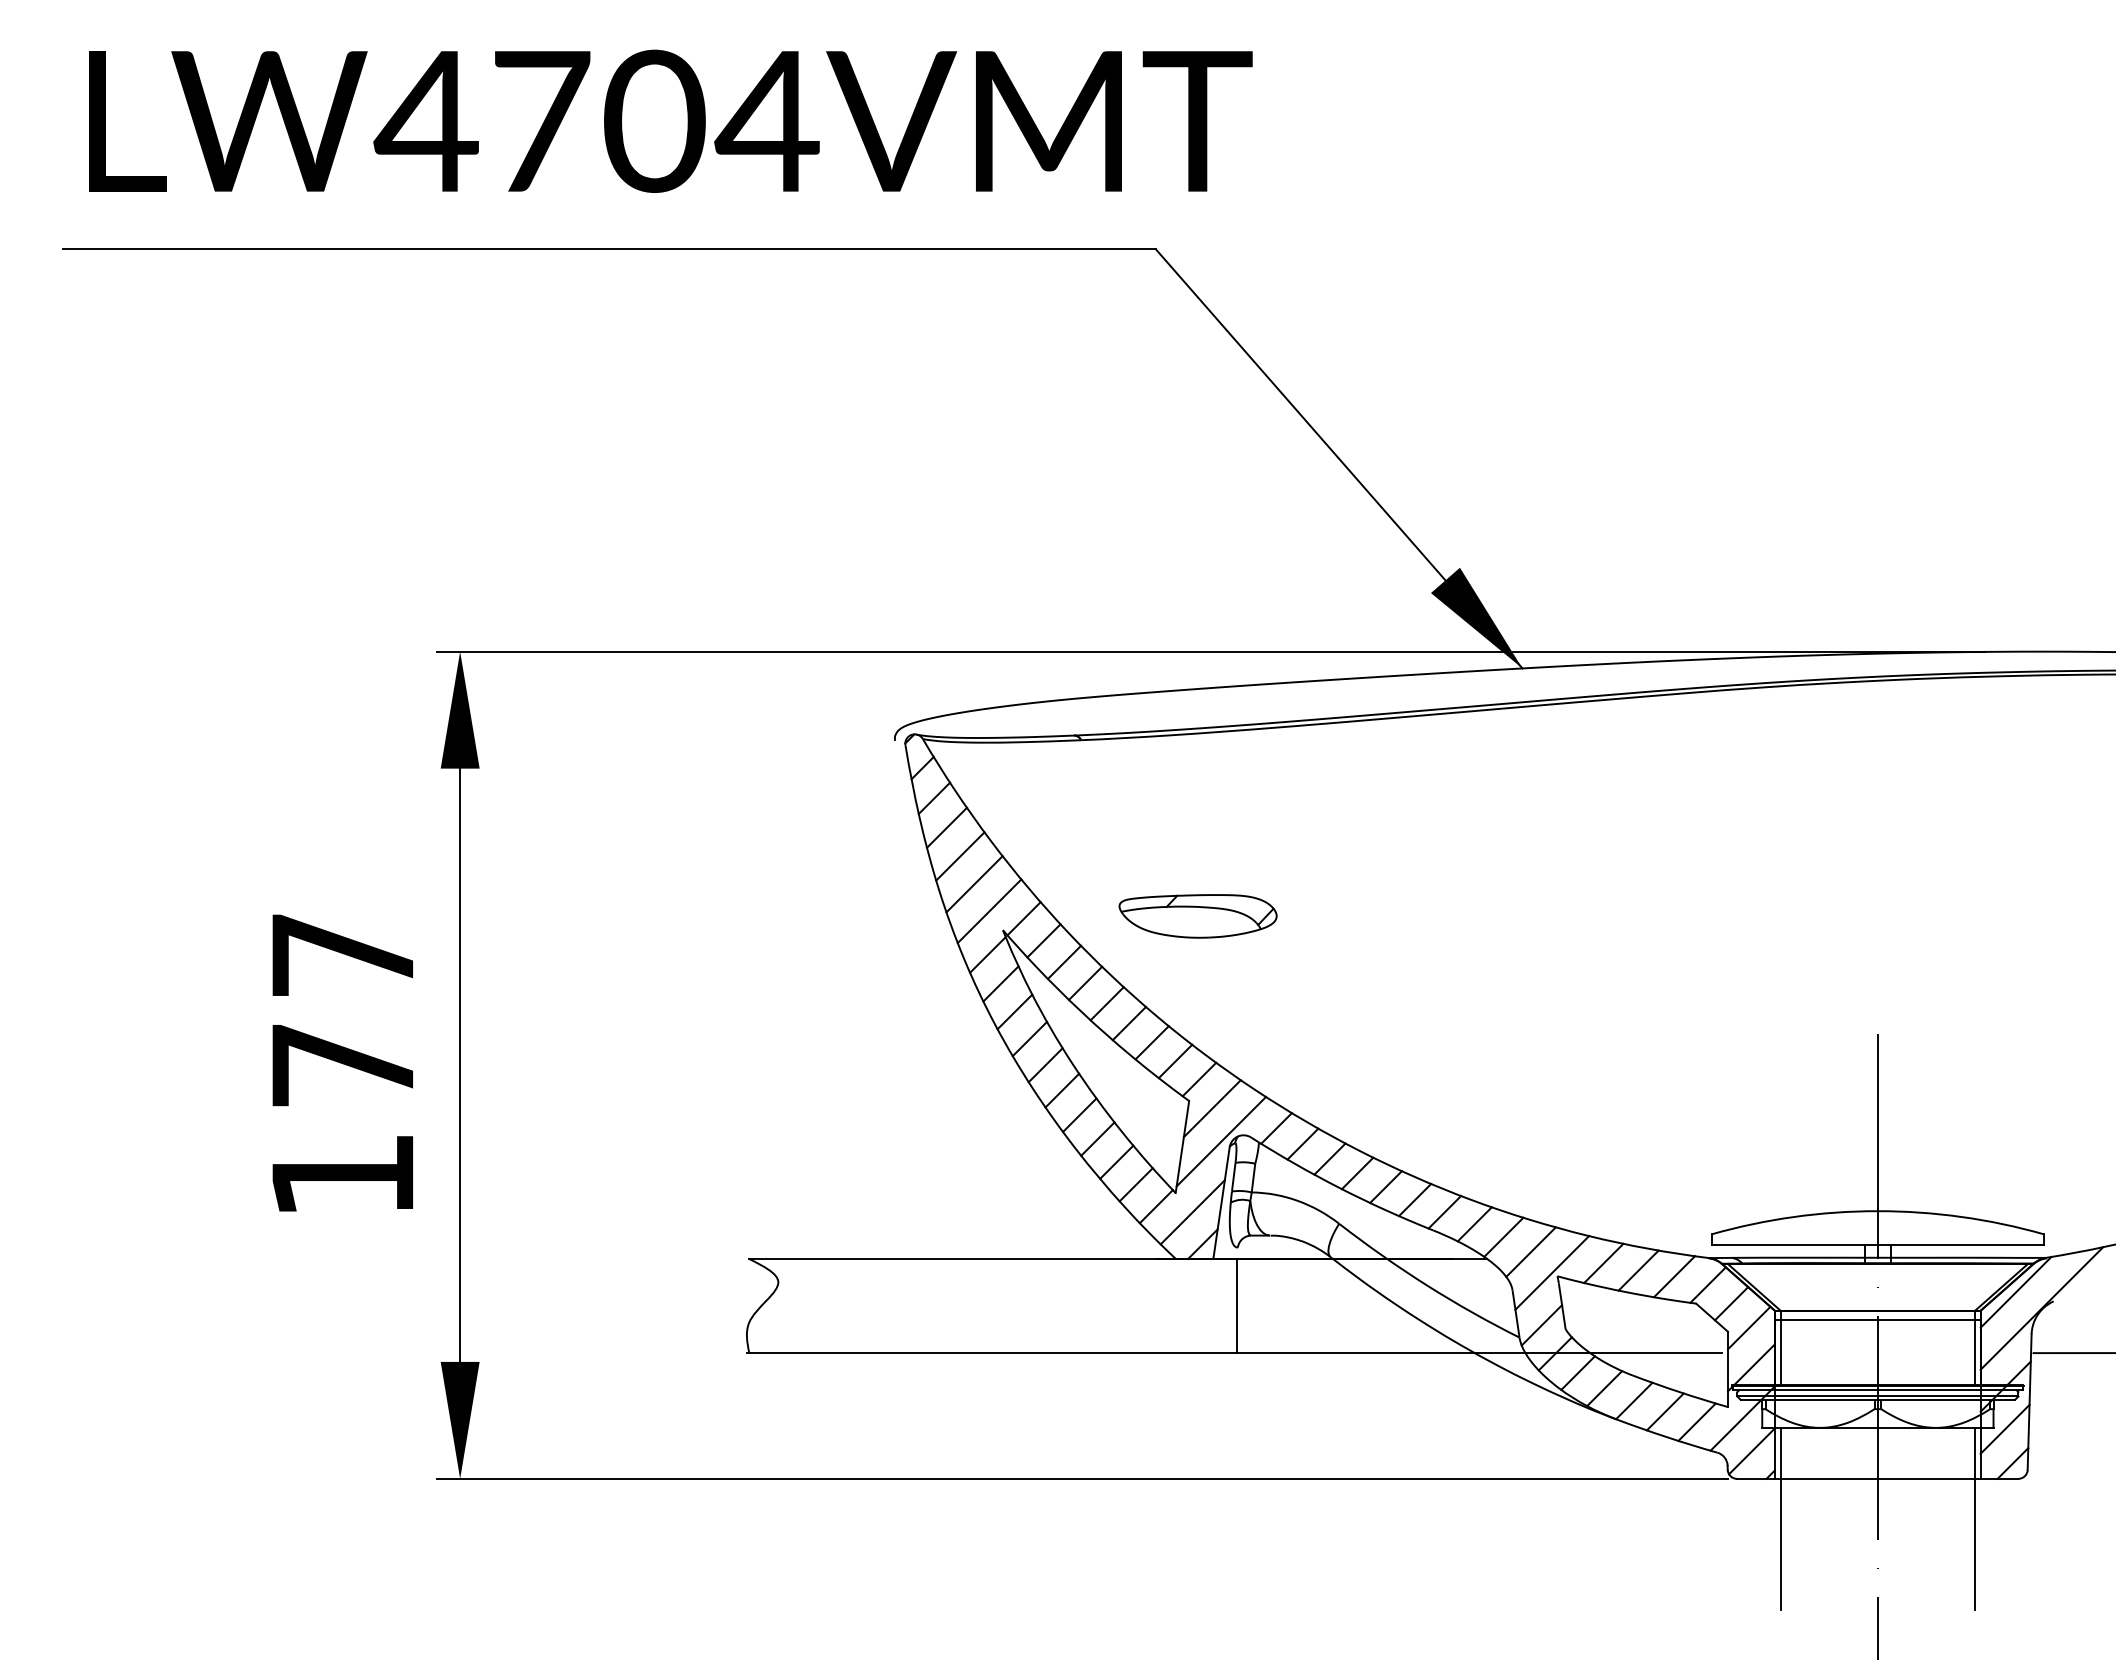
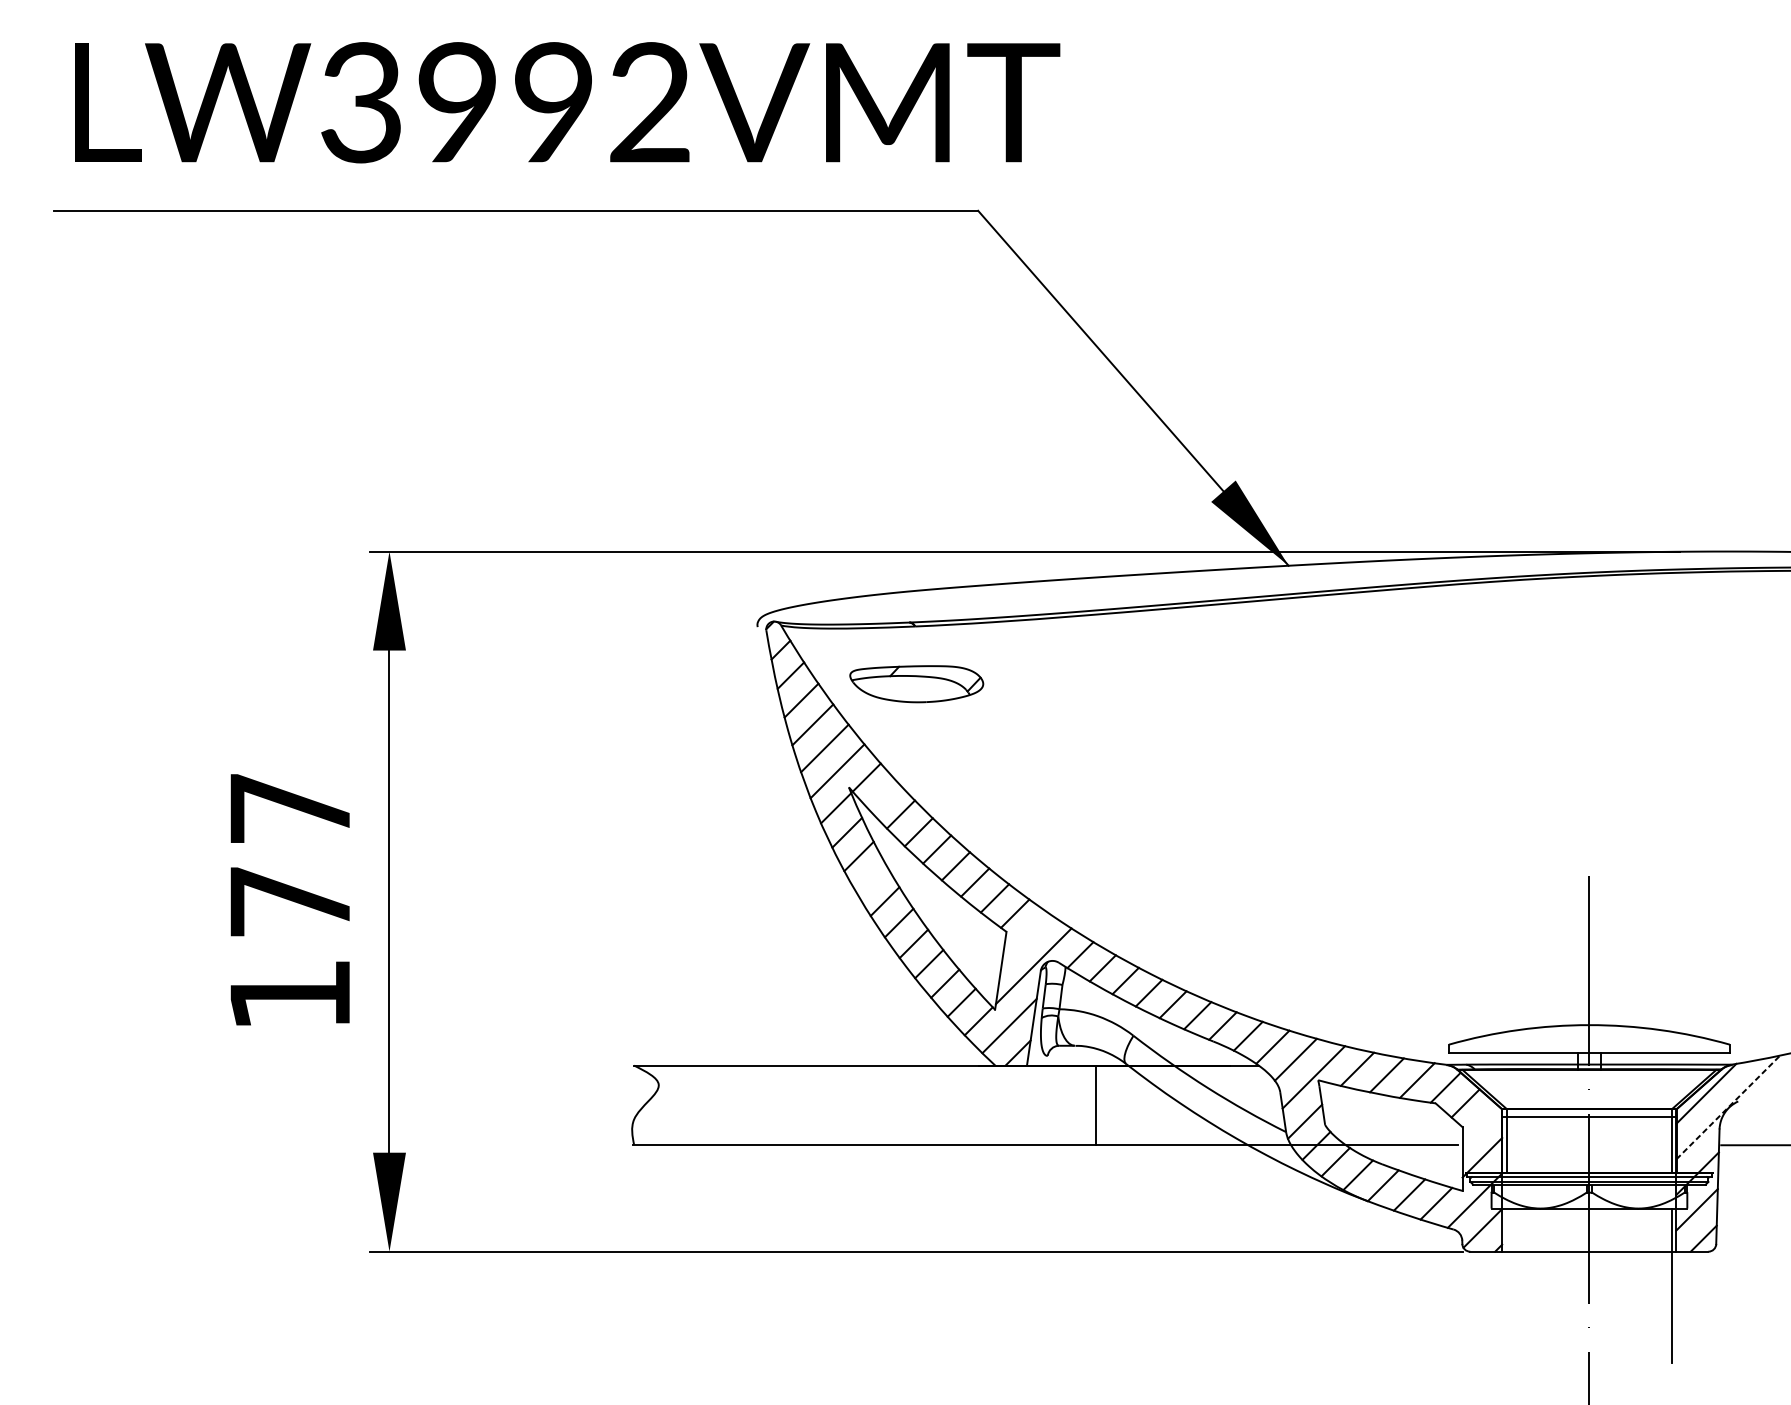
text: (596, 121) -> (504, 102), W4704VMT -> W3992VMT
part: (1197, 916) -> (916, 684), moved
line: (1043, 940) -> (883, 796), removed
line: (1029, 1038) -> (871, 878), removed
line: (1211, 1108) -> (1025, 938), removed
line: (1236, 1305) -> (1095, 1104), moved
line: (2041, 1308) -> (1727, 1107), solid -> dashed
line: (1749, 1327) -> (1480, 1123), removed
line: (1780, 1518) -> (1507, 1285), removed

